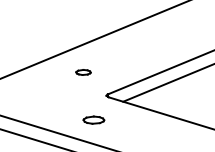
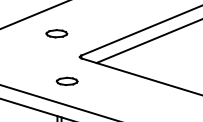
part: (83, 72) -> (56, 33), size x1.43

